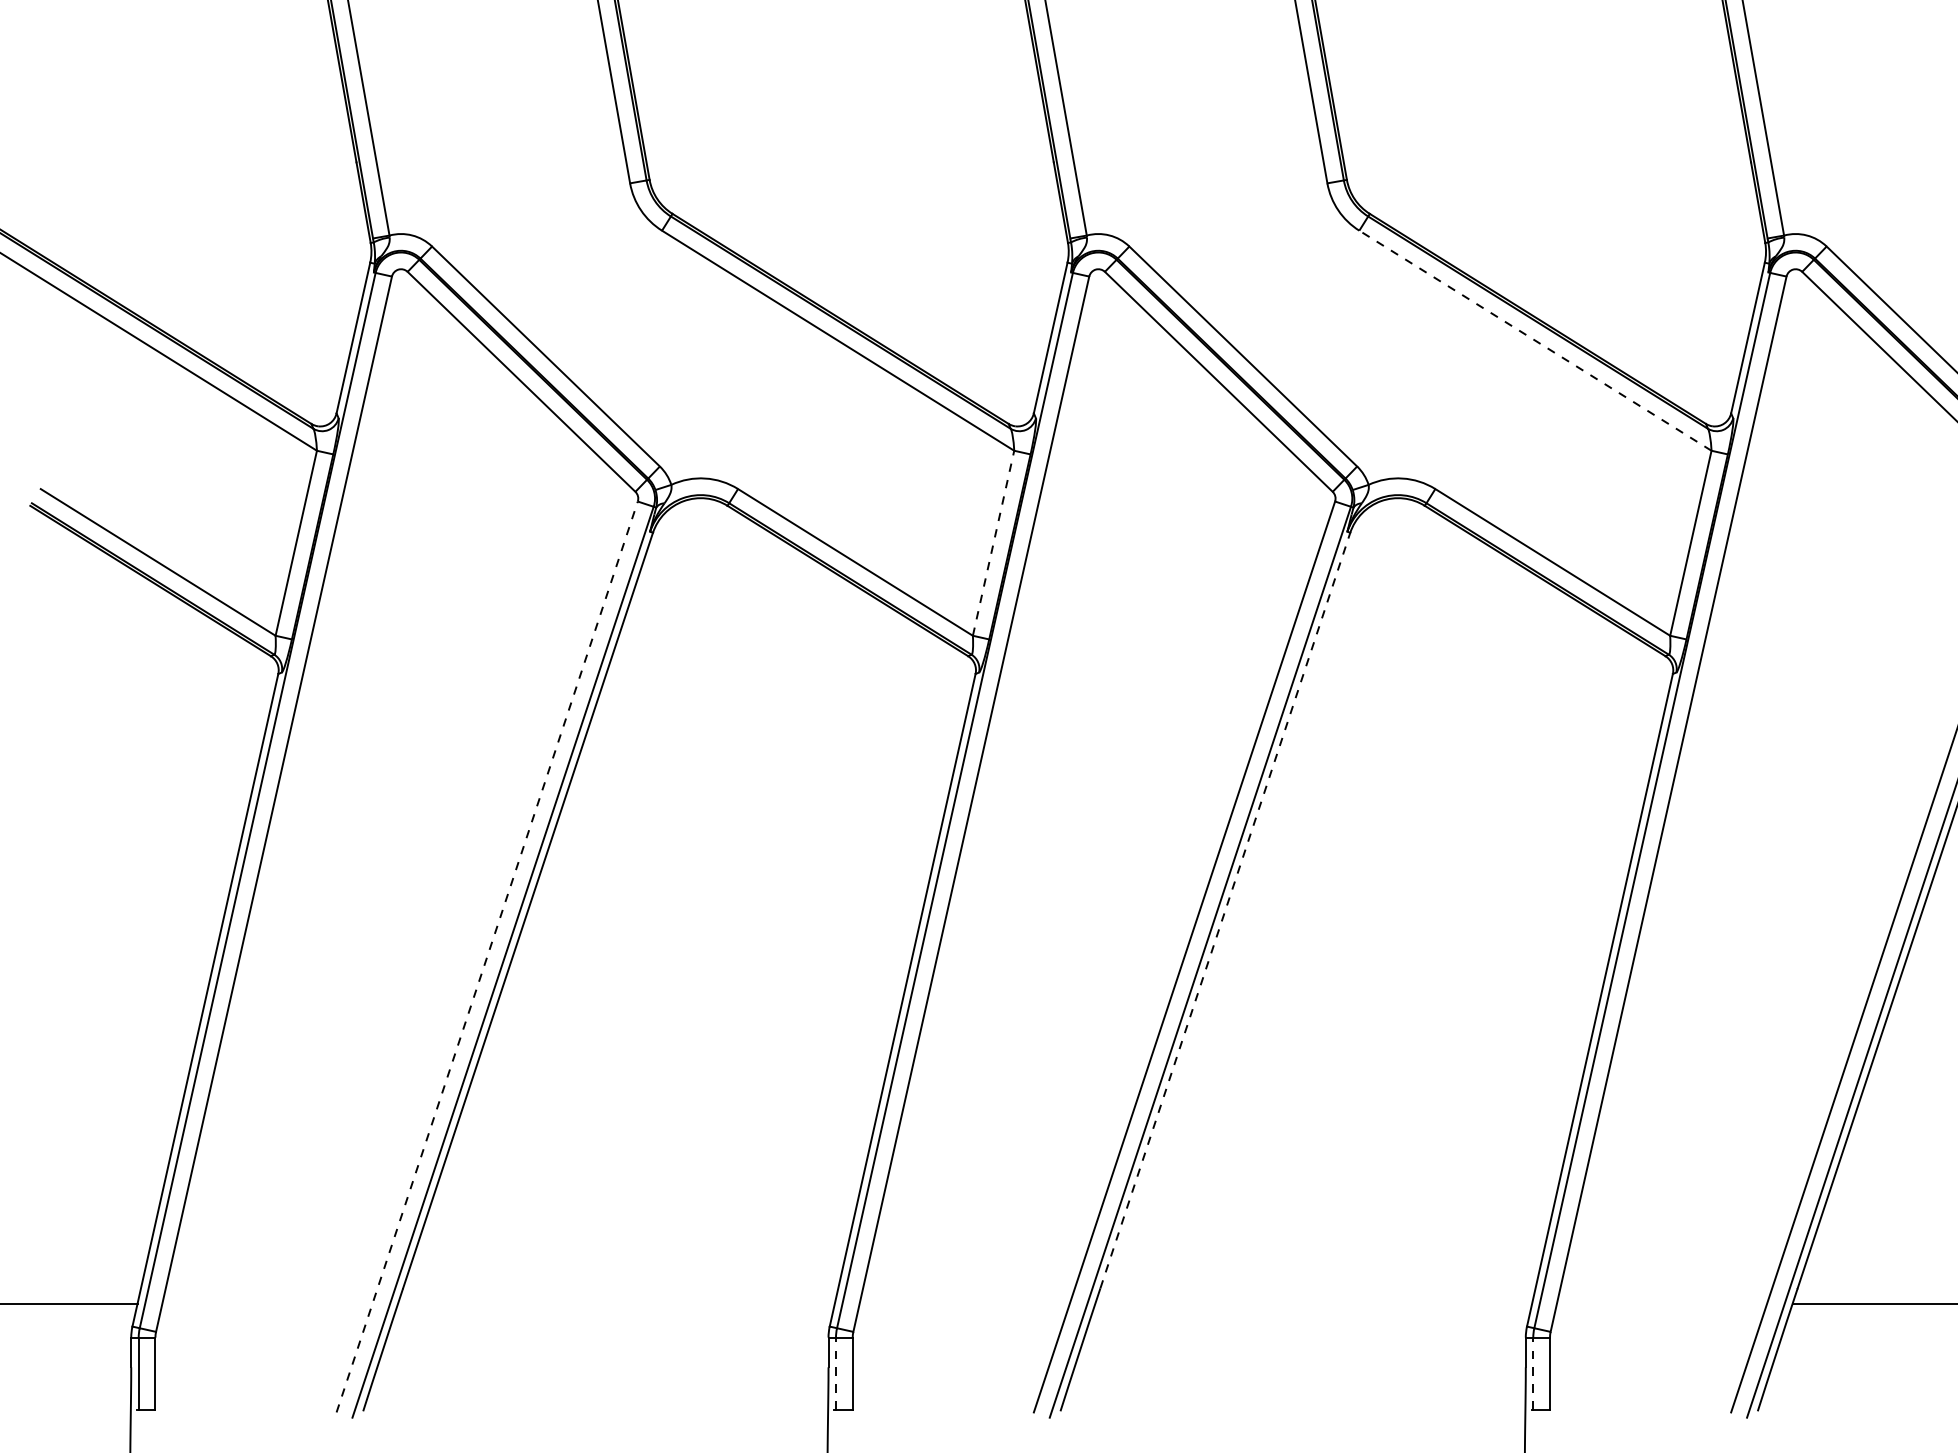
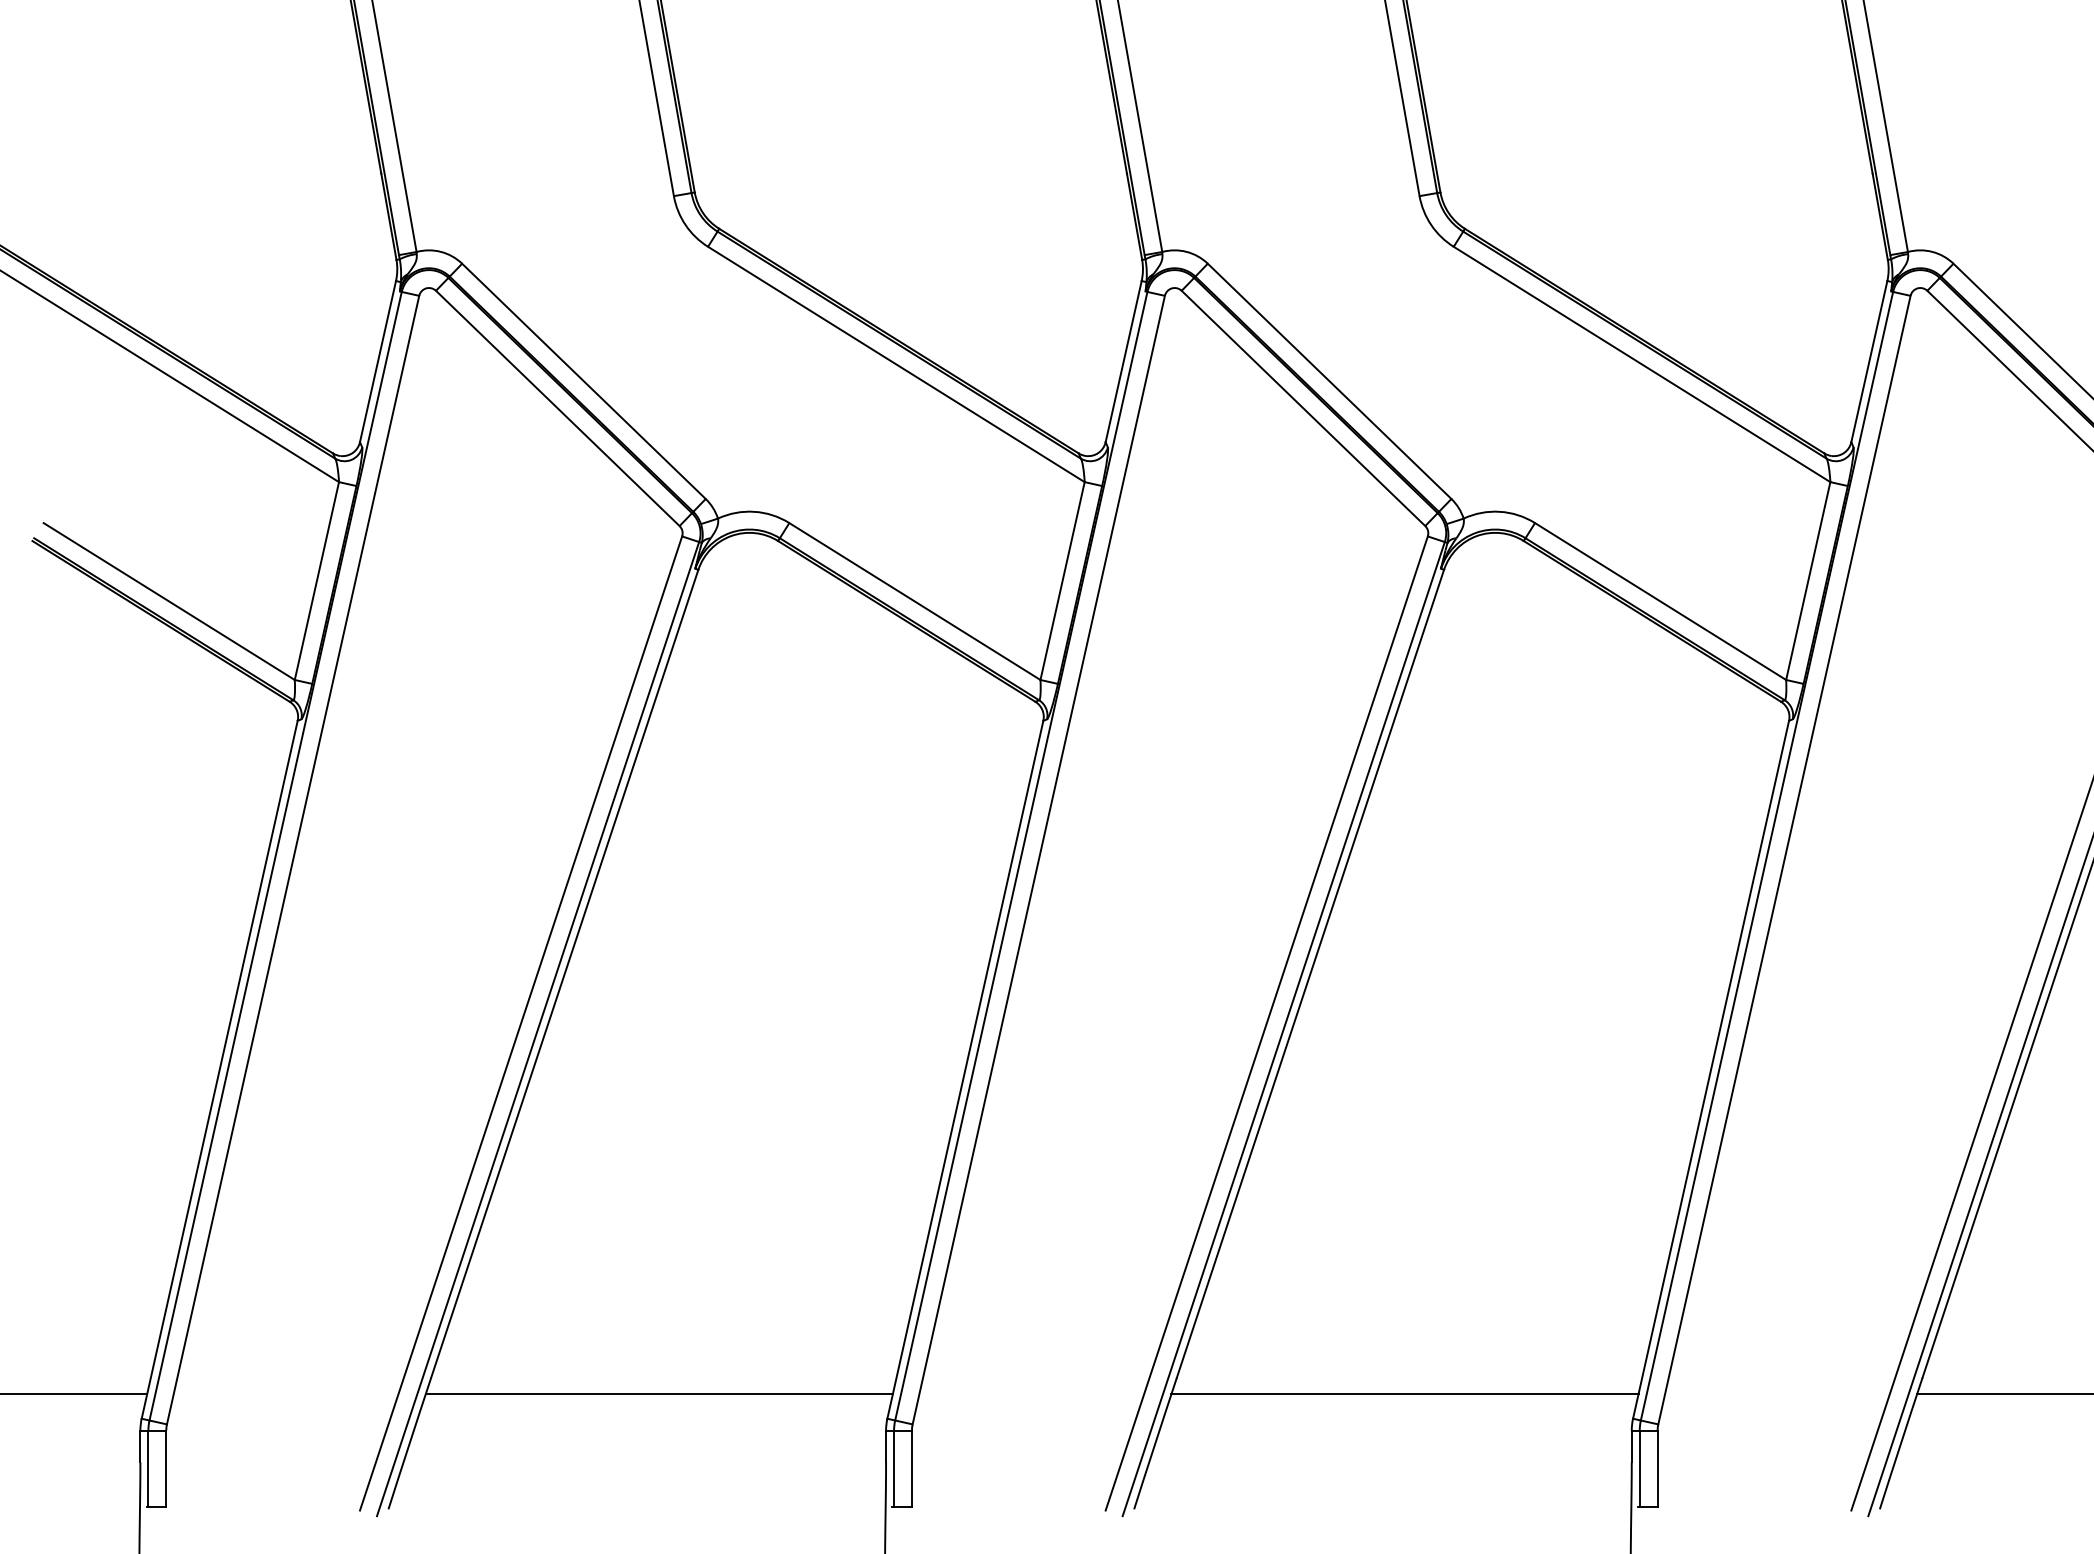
line: (1535, 340) -> (1642, 364), dashed -> solid
line: (993, 543) -> (1062, 581), dashed -> solid
line: (1225, 910) -> (1310, 973), dashed -> solid
line: (487, 956) -> (521, 1022), dashed -> solid
line: (616, 1303) -> (659, 1394), added
line: (1313, 1303) -> (1404, 1394), added
line: (836, 1373) -> (894, 1468), dashed -> solid
line: (1533, 1373) -> (1639, 1468), dashed -> solid

